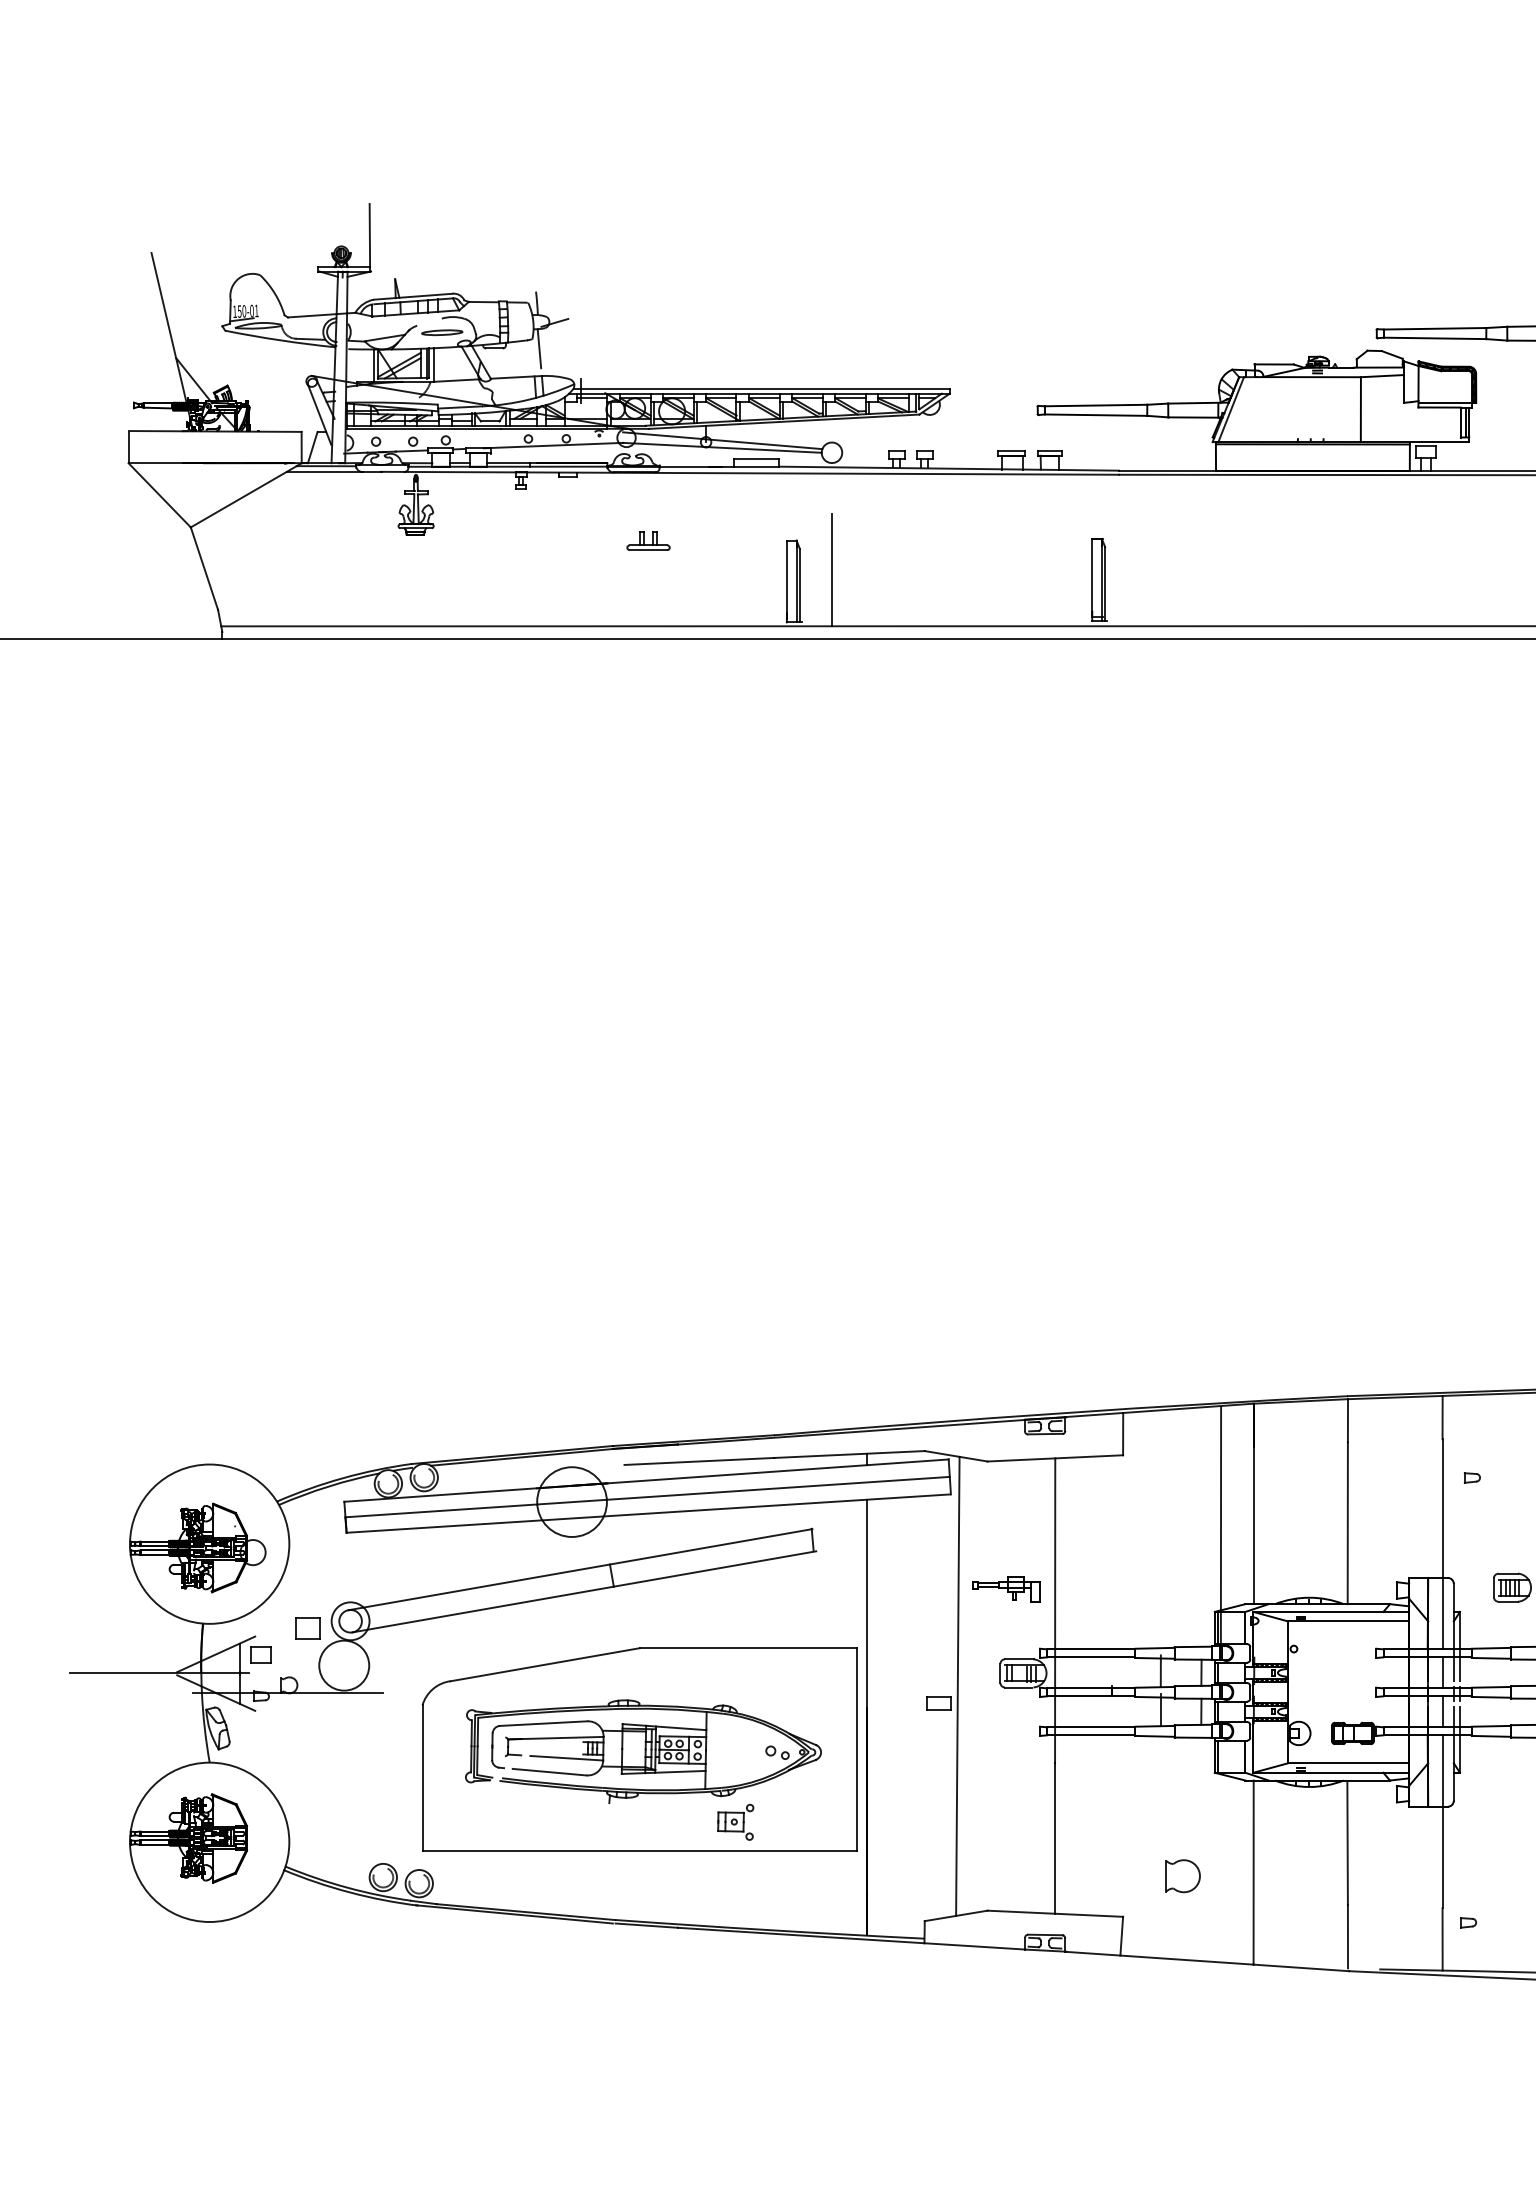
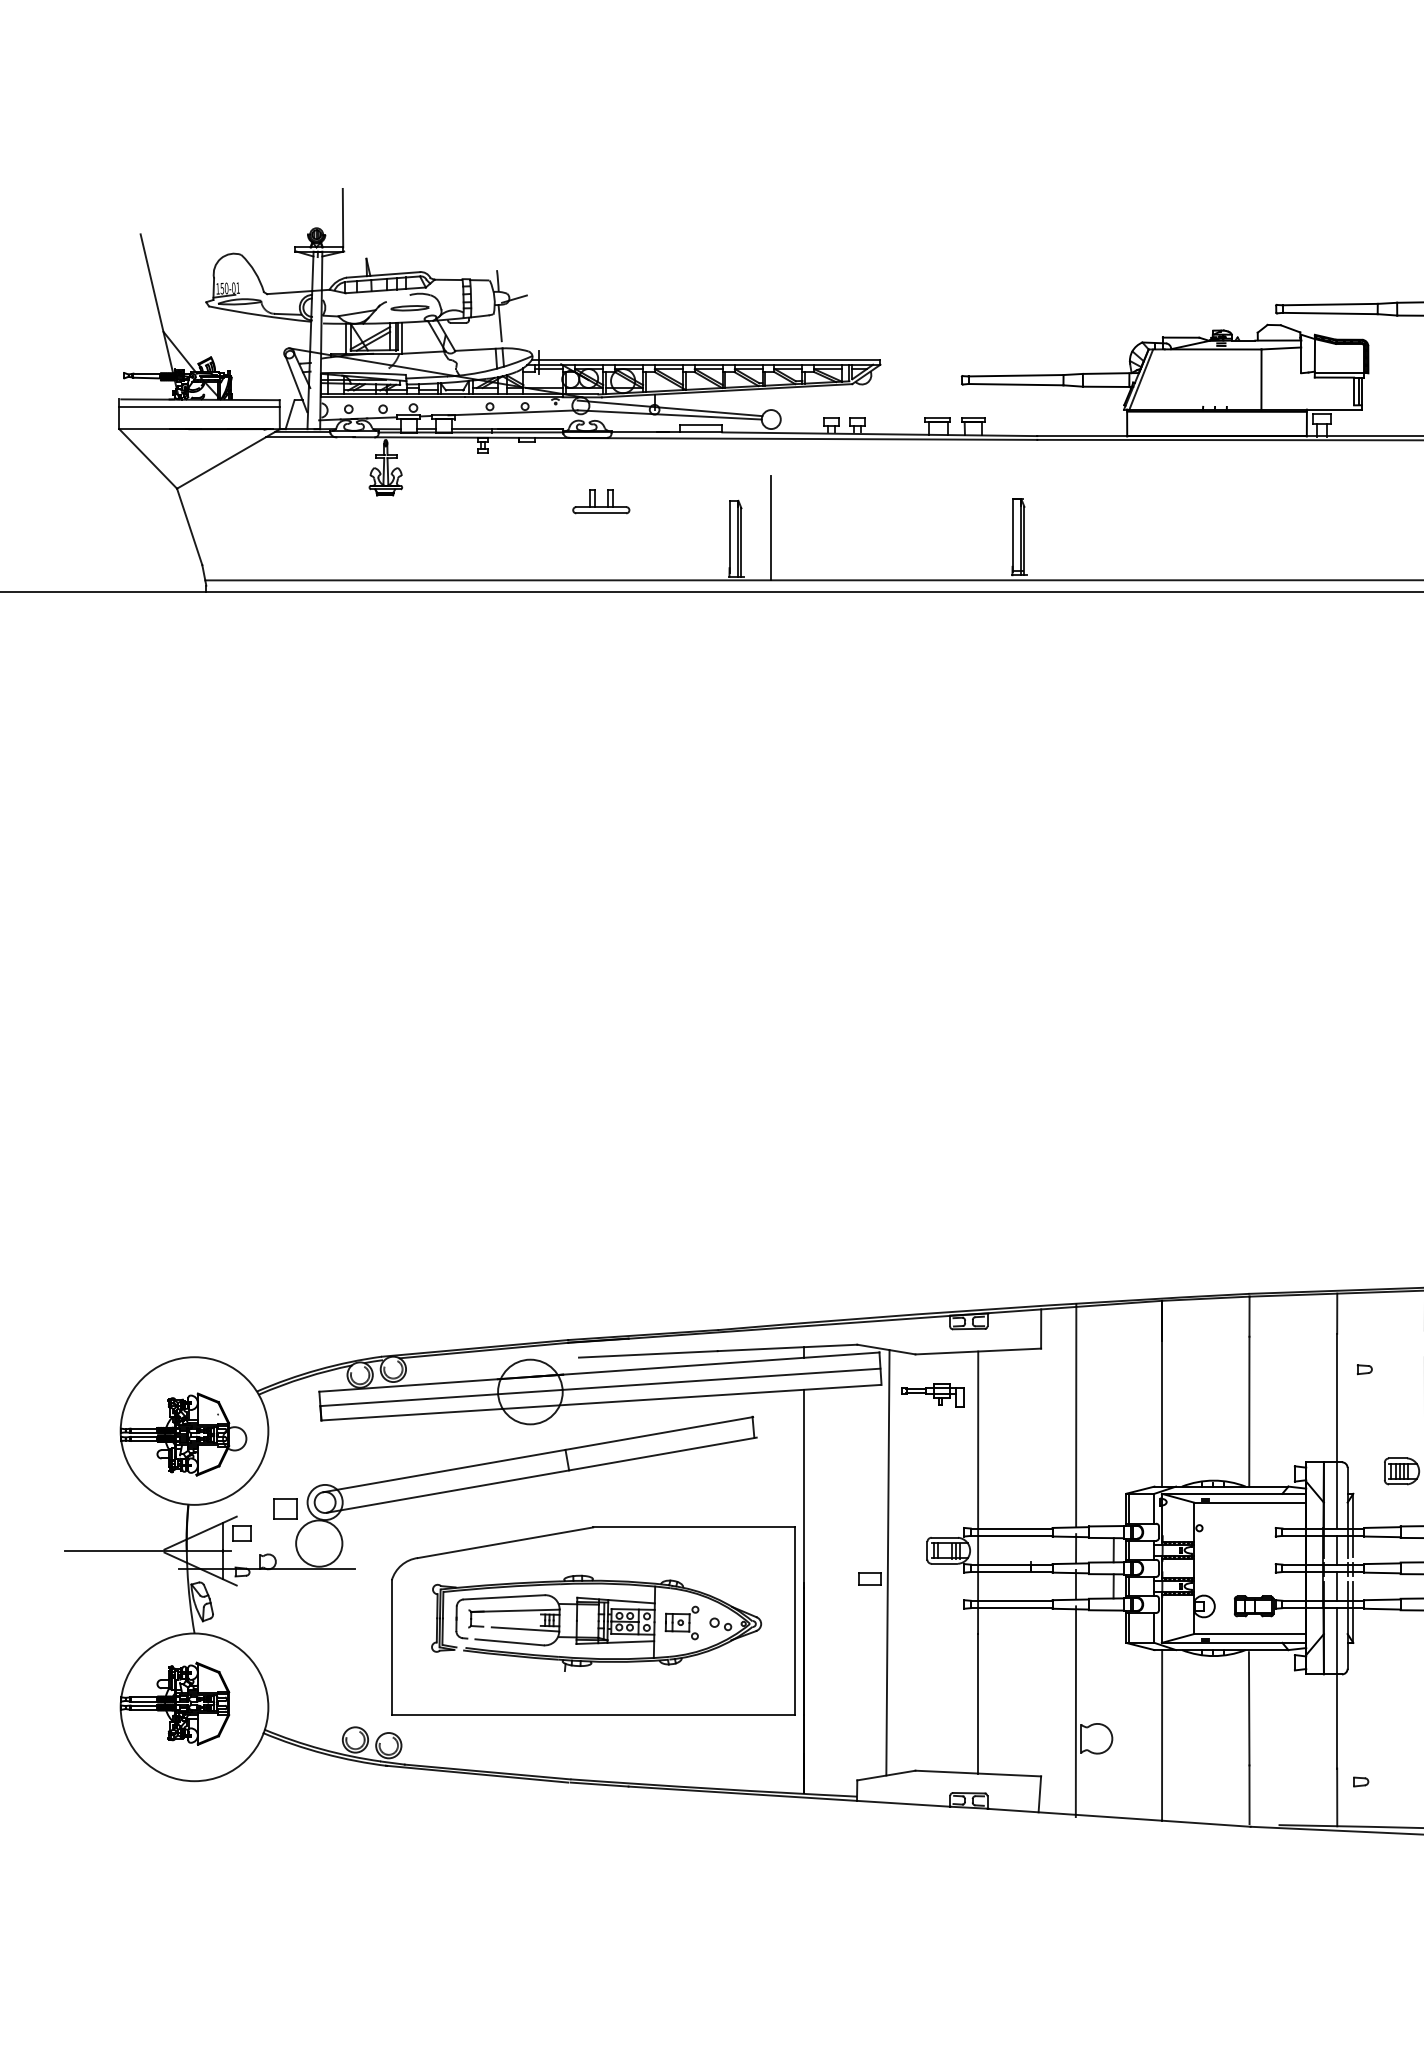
line: (214, 439) -> (199, 407), added
part: (648, 540) -> (601, 500), size x1.43
line: (1220, 1527) -> (1075, 1415), moved
part: (1006, 1589) -> (933, 1395), moved
part: (735, 1821) -> (681, 1622), moved
line: (1160, 1846) -> (1075, 1711), added

